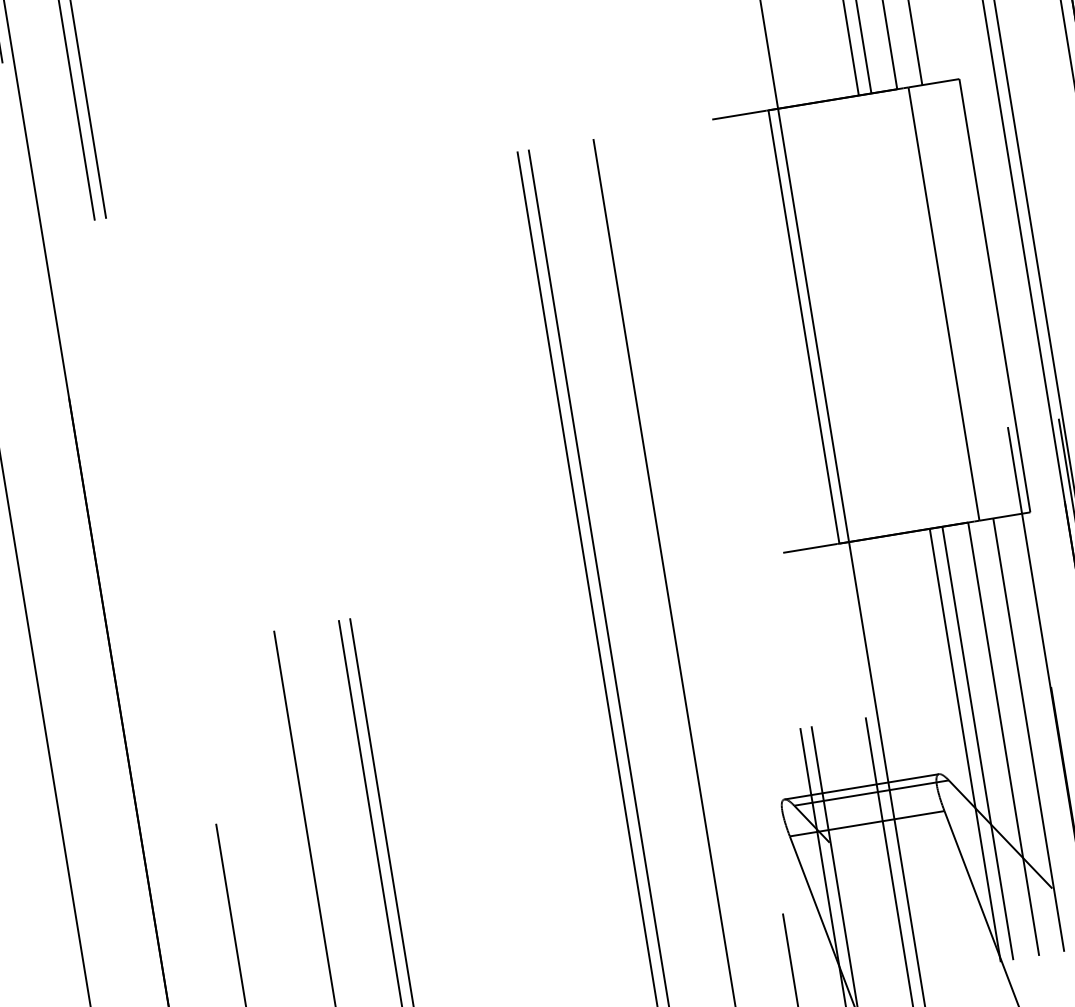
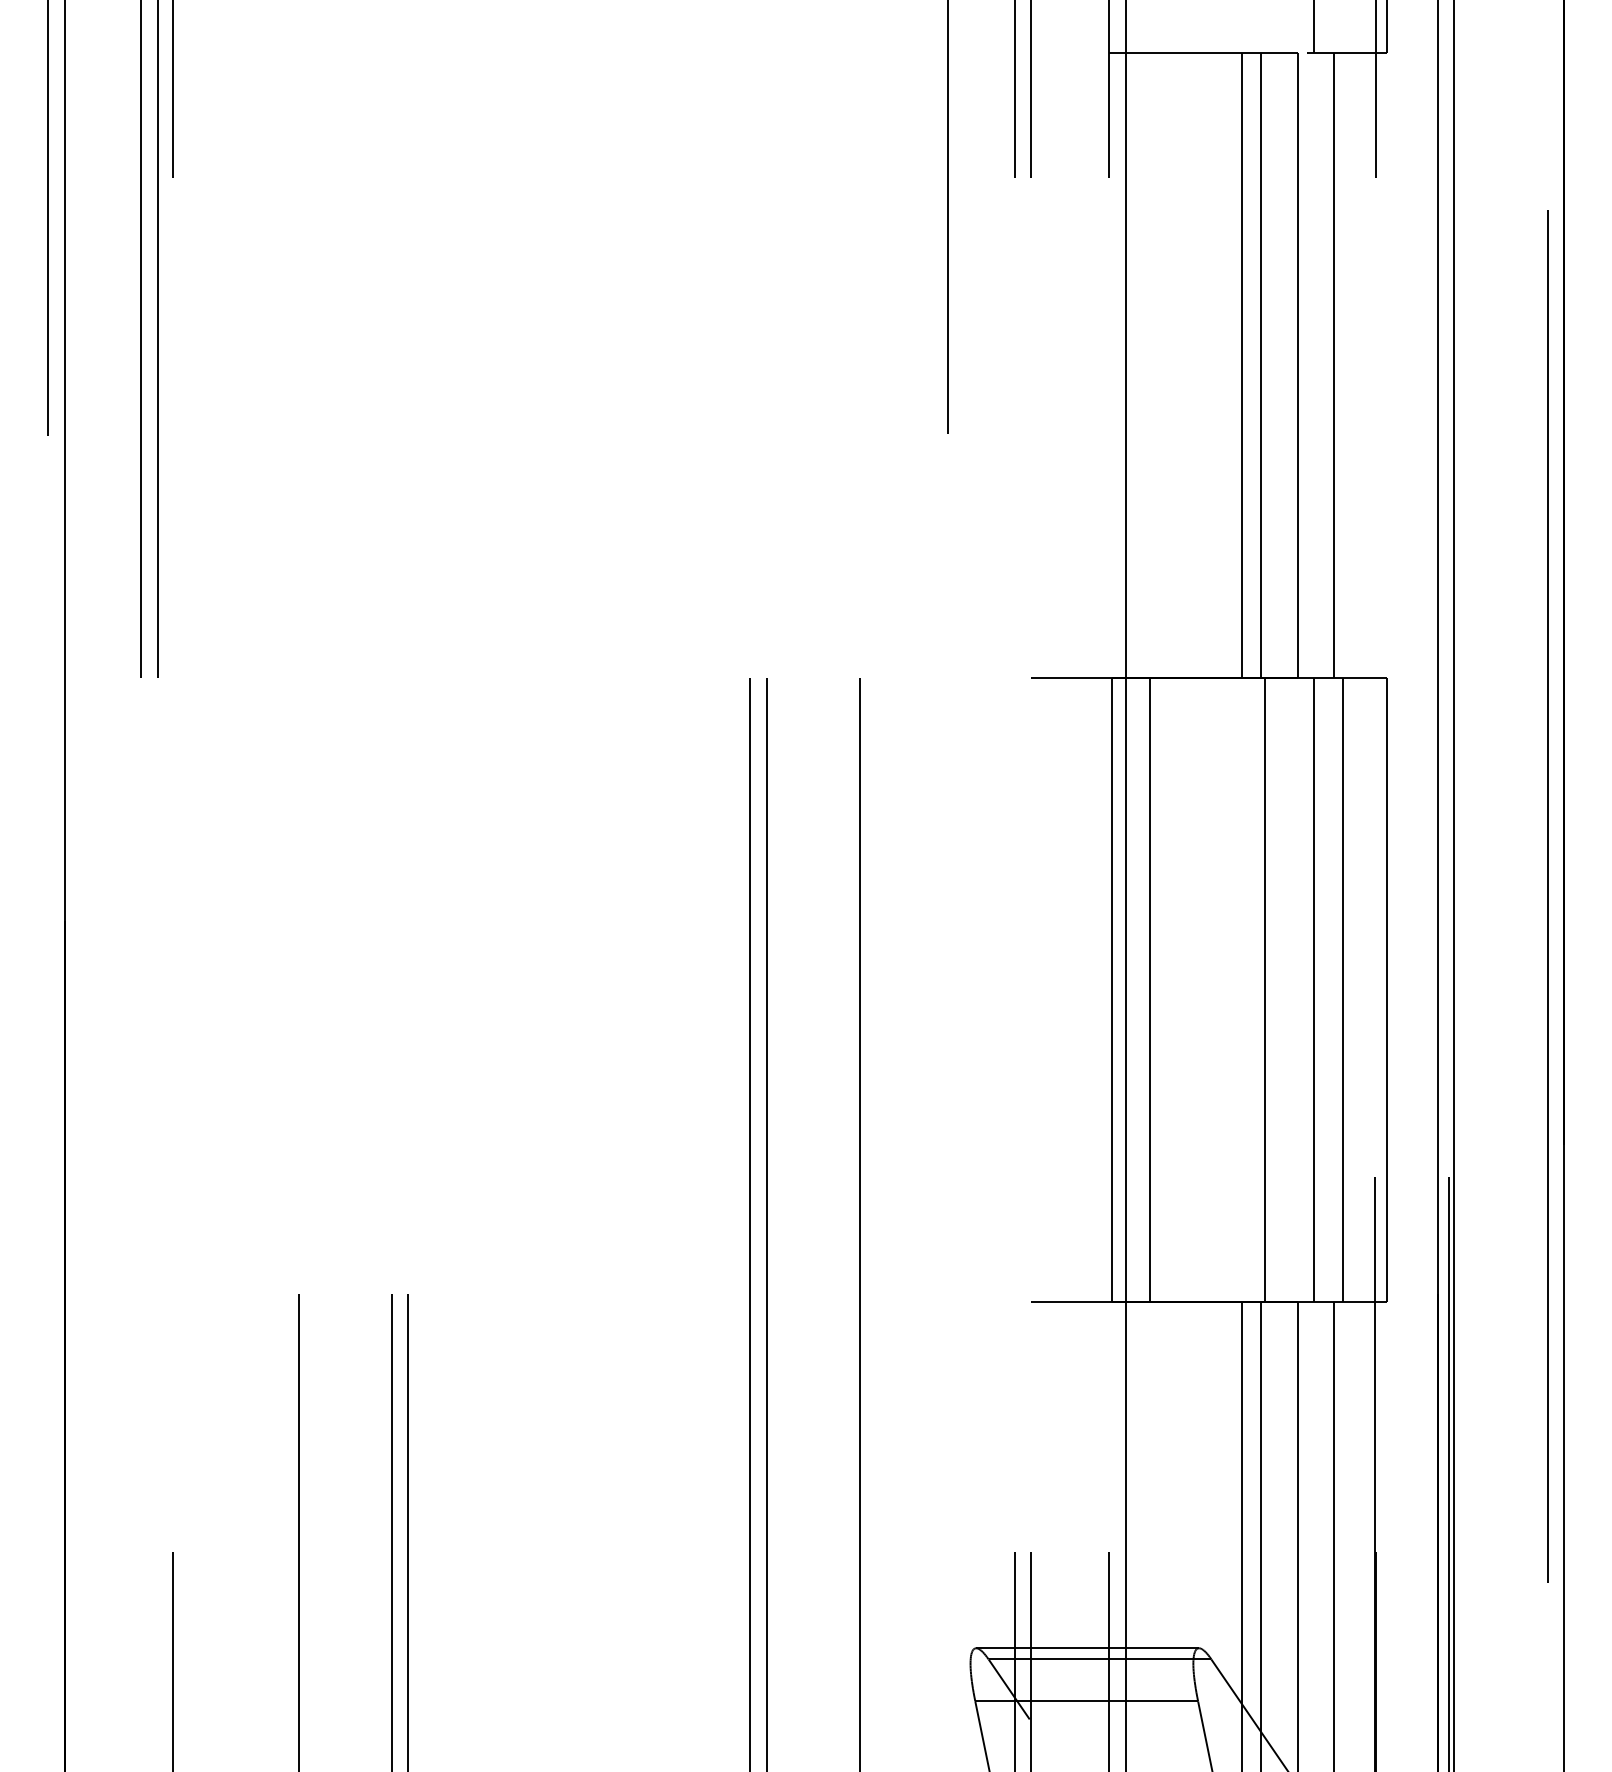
line: (964, 300) -> (1343, 989), added
line: (910, 309) -> (1265, 989), added
line: (829, 322) -> (1149, 989), added

